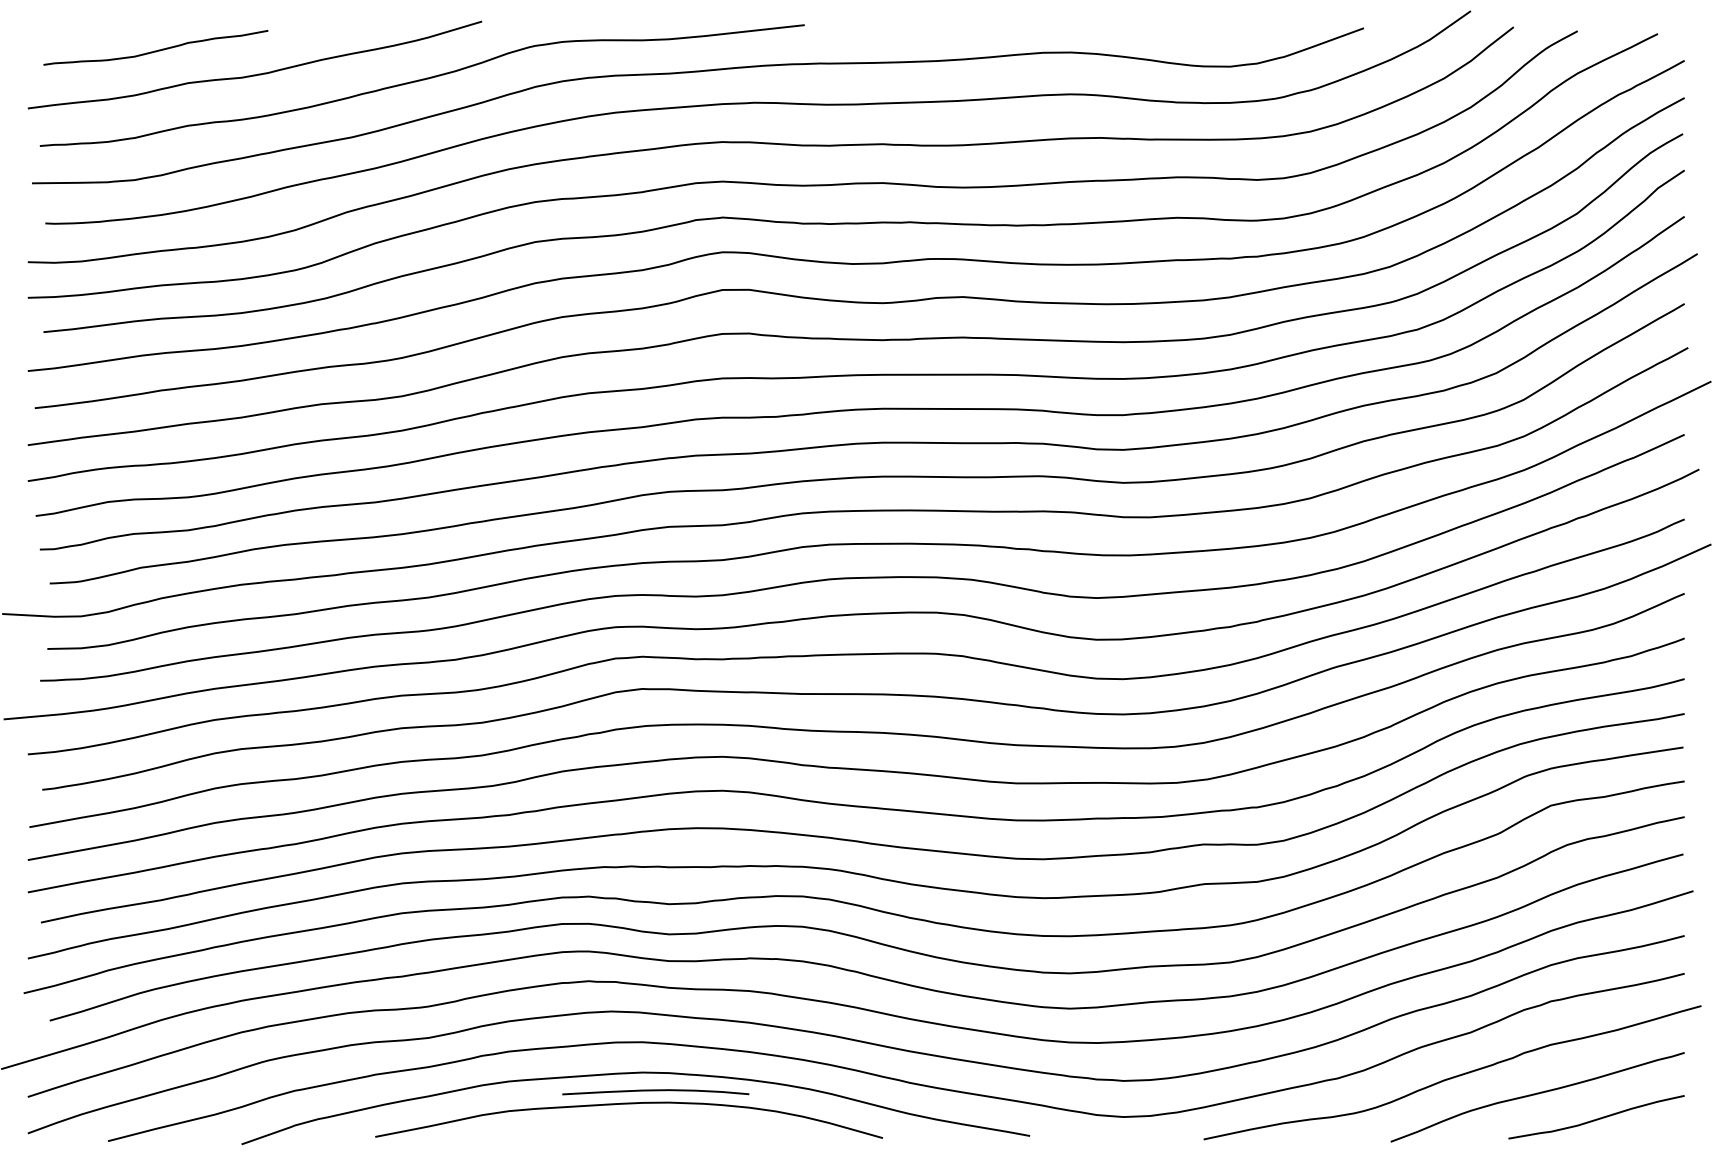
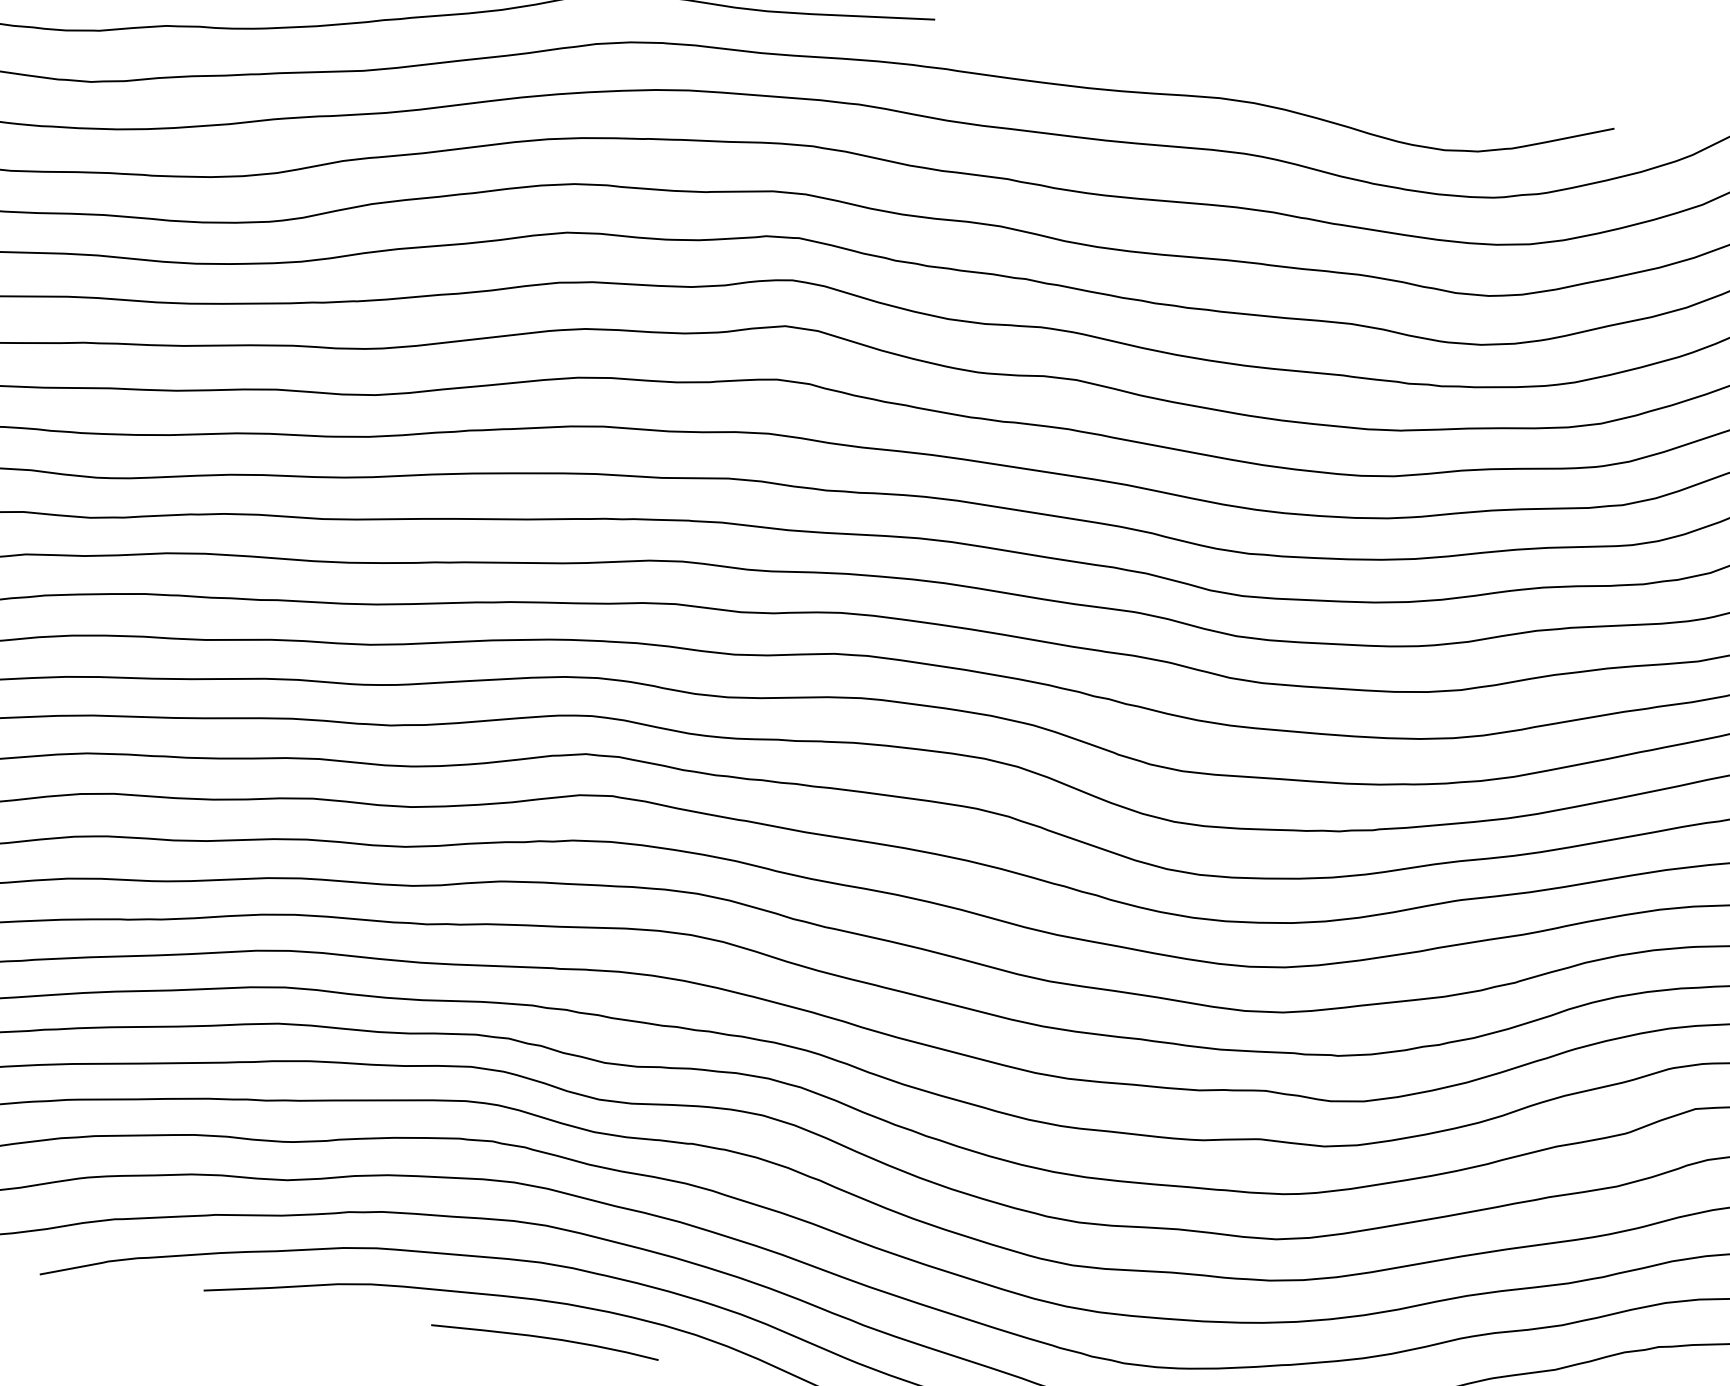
curve: (655, 1091) -> (545, 1339), moved

